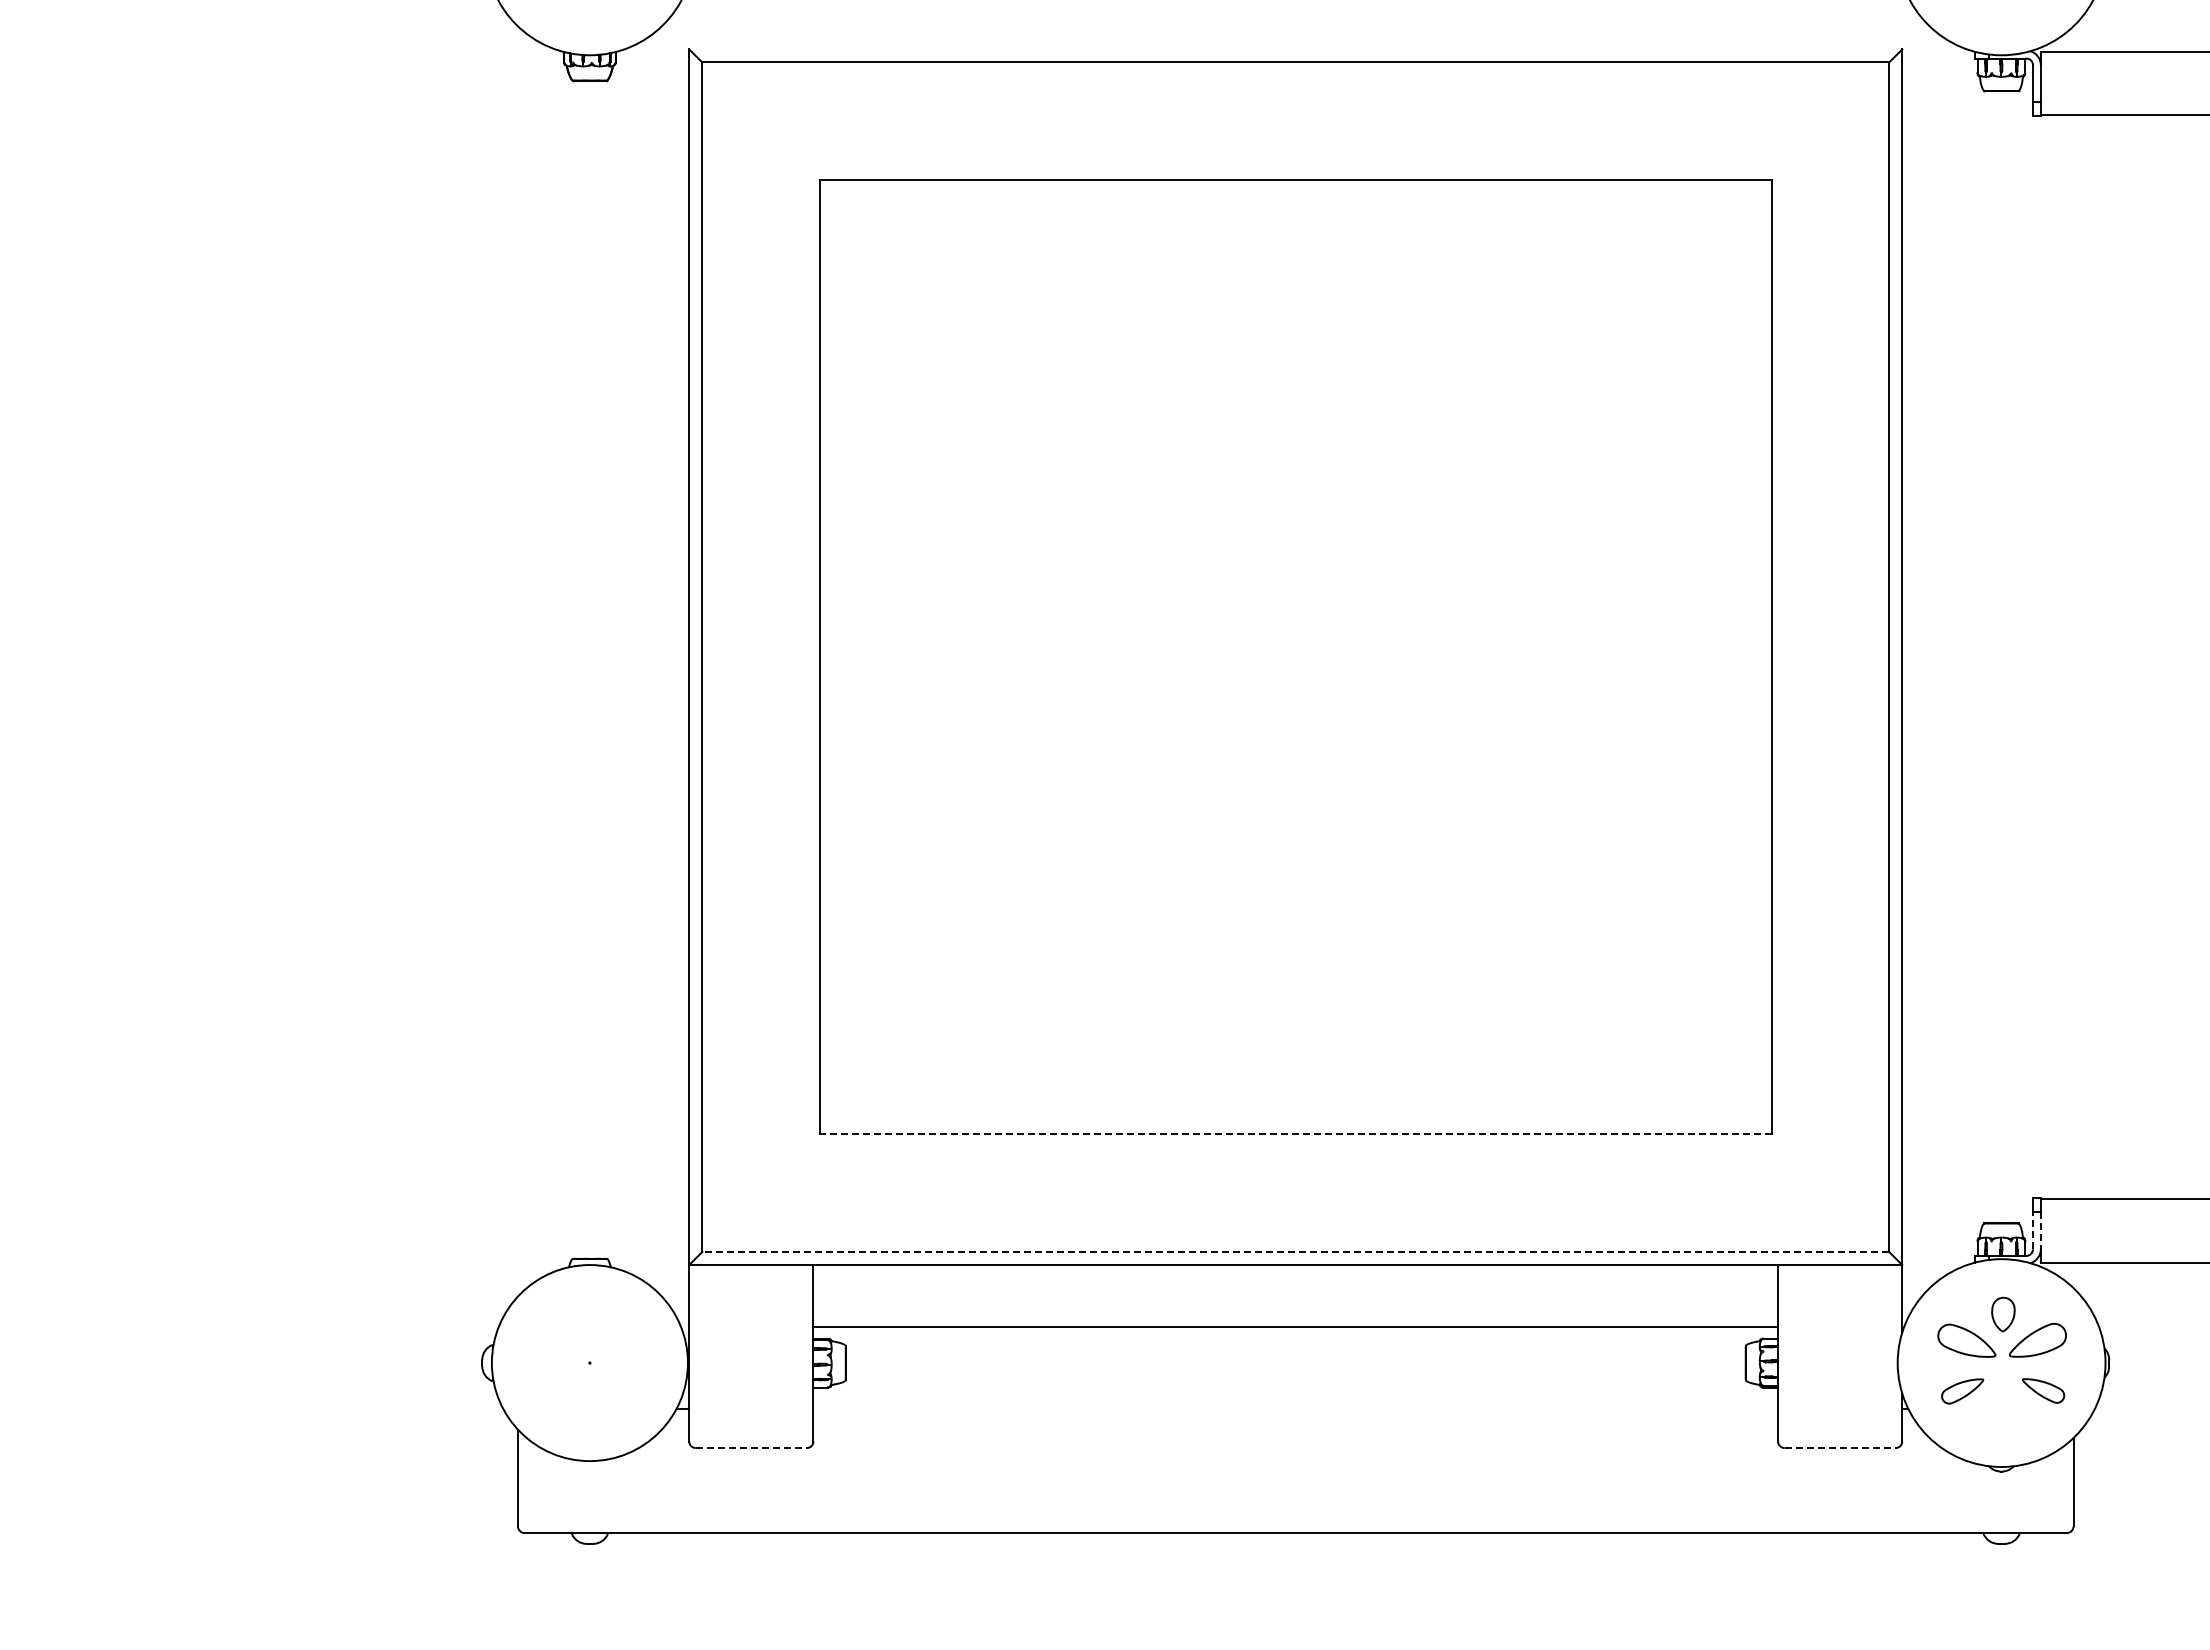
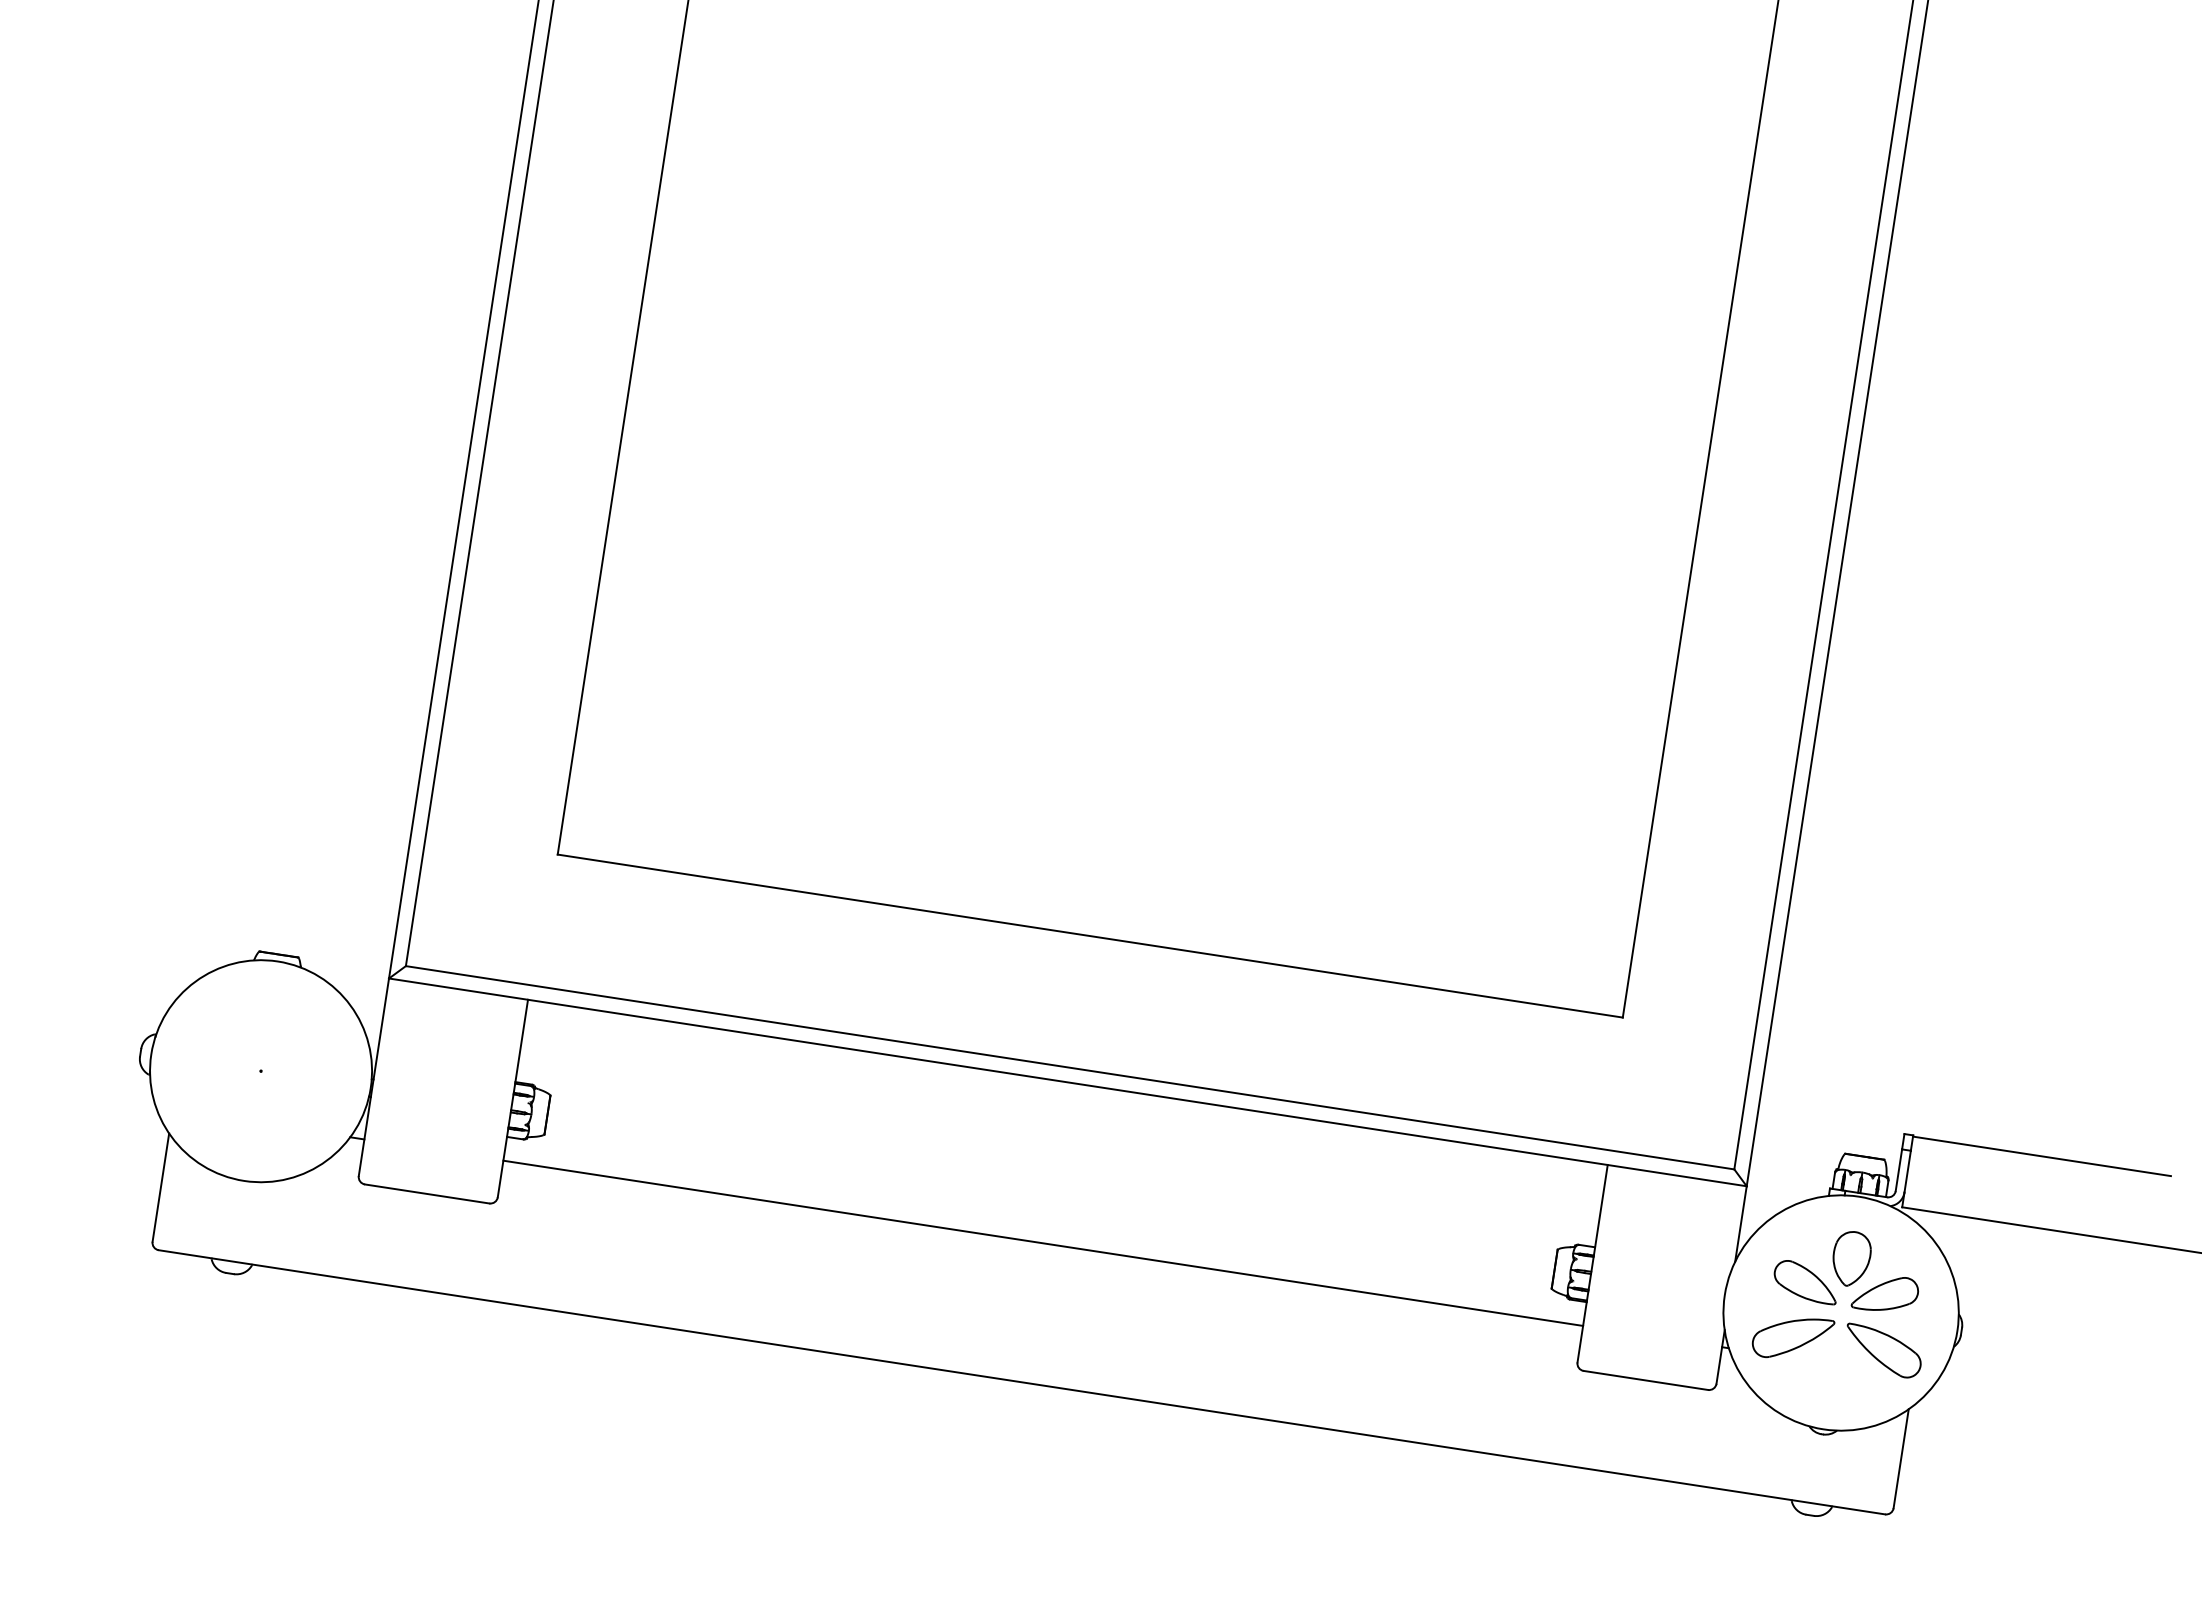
line: (1295, 1134) -> (1089, 936), dashed -> solid
line: (2032, 1230) -> (1898, 1169), dashed -> solid
line: (2040, 1230) -> (1907, 1171), dashed -> solid
line: (1295, 1251) -> (1069, 1067), dashed -> solid
part: (2003, 1314) -> (1851, 1258), size x1.43
line: (1295, 1326) -> (1043, 1242), moved
part: (2043, 1390) -> (1883, 1350), size x1.67
part: (1962, 1391) -> (1792, 1338), size x1.67
line: (751, 1448) -> (427, 1194), dashed -> solid
line: (1840, 1448) -> (1646, 1381), dashed -> solid

